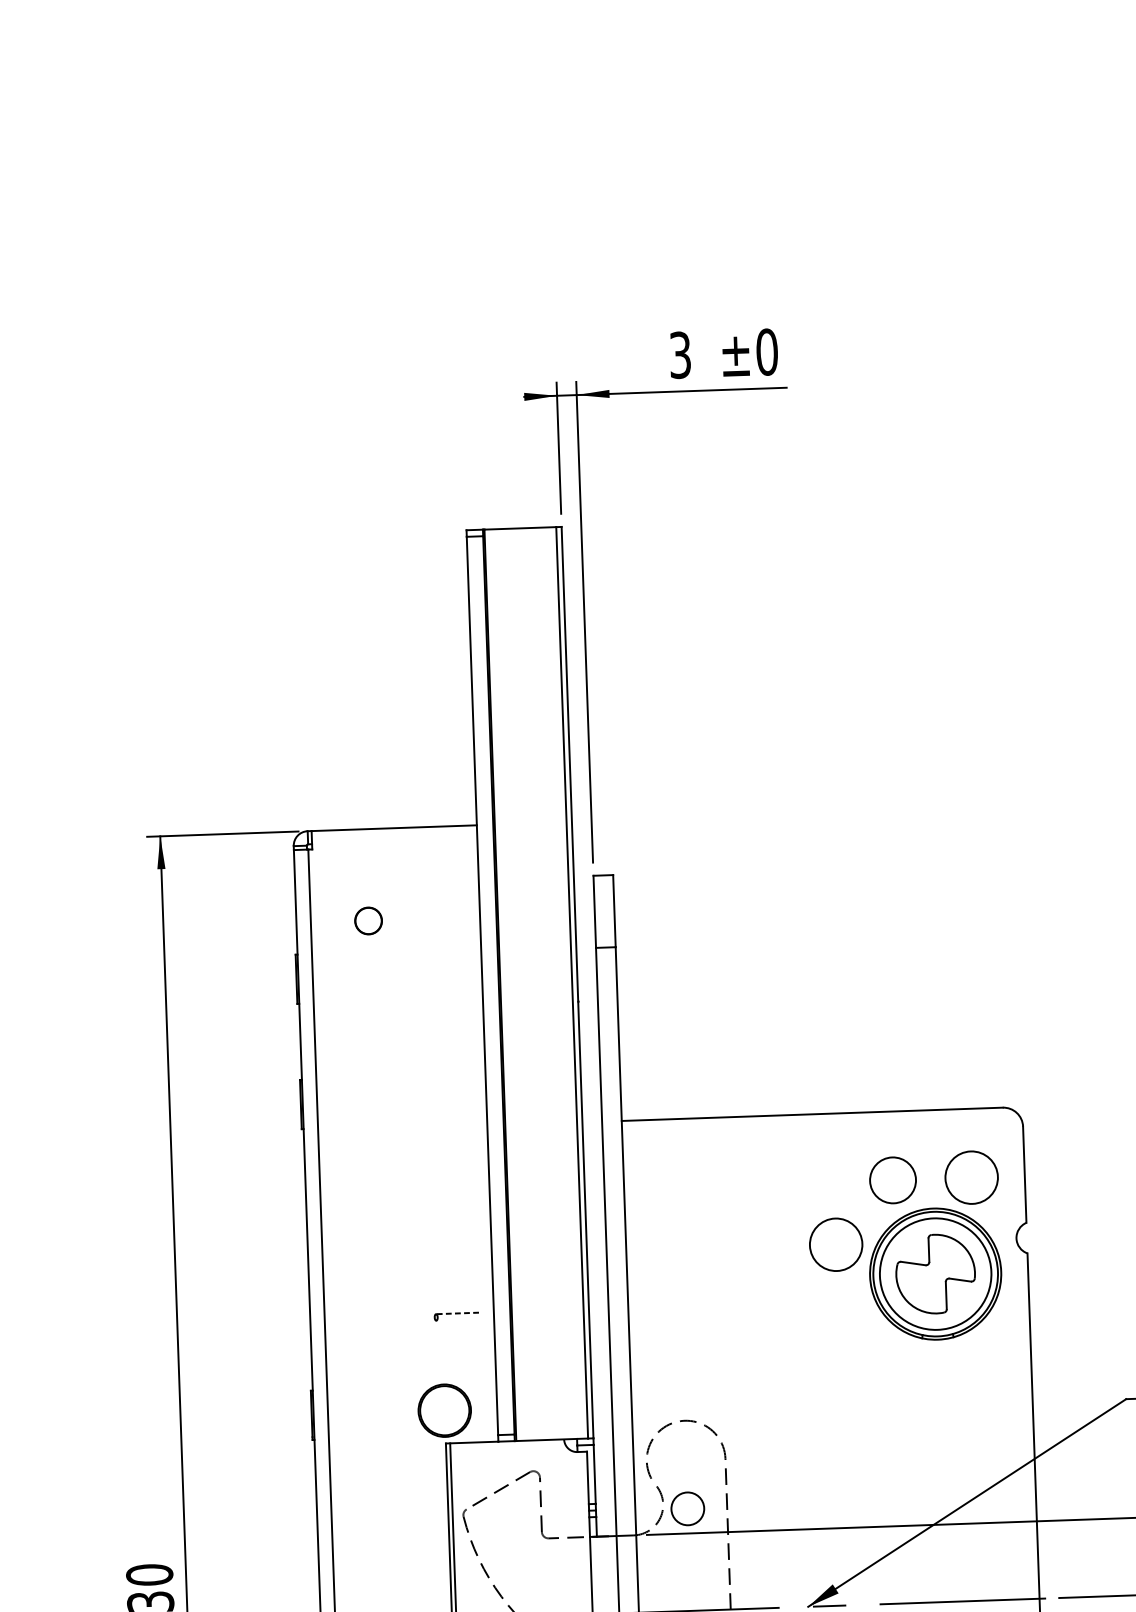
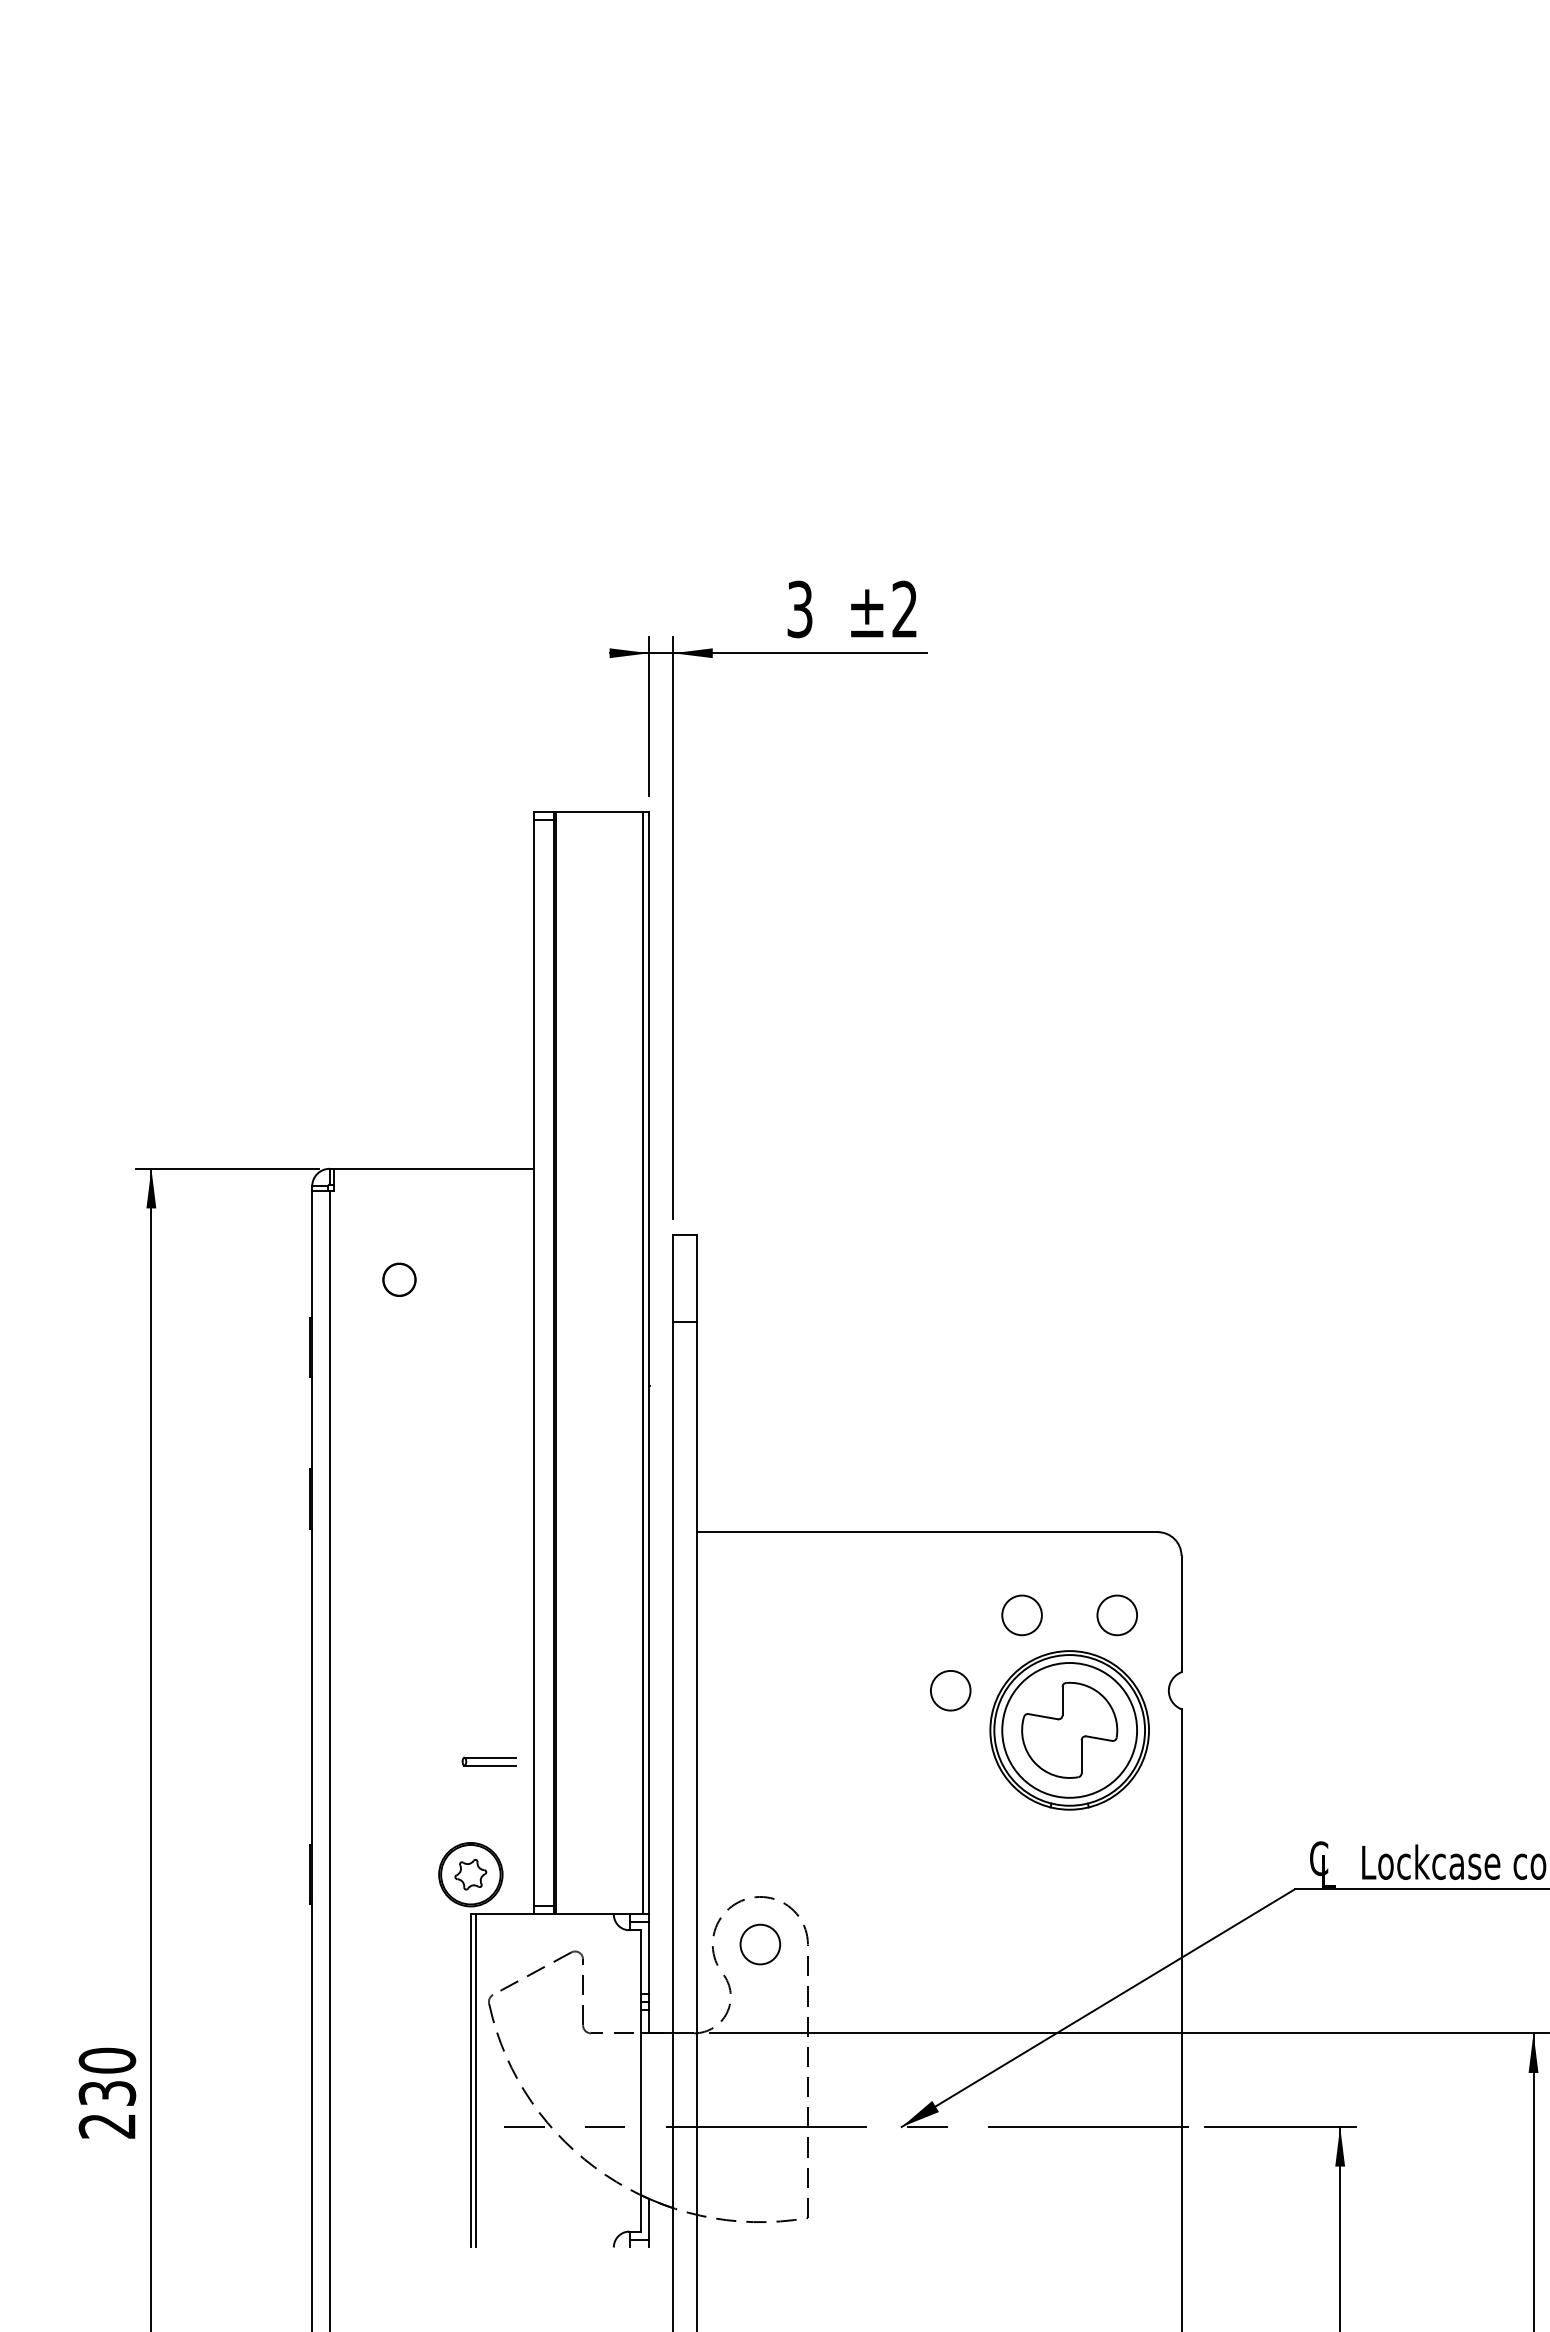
text: (766, 352) -> (904, 609), ±0 -> ±2
circle: (971, 1177) -> (1117, 1615), size x0.62
circle: (892, 1180) -> (1021, 1615), size x0.71
circle: (835, 1244) -> (950, 1690), size x0.62
line: (457, 1313) -> (490, 1757), dashed -> solid
line: (457, 1319) -> (490, 1765), added
part: (444, 1410) -> (470, 1874), added
circle: (687, 1508) -> (760, 1944), moved

